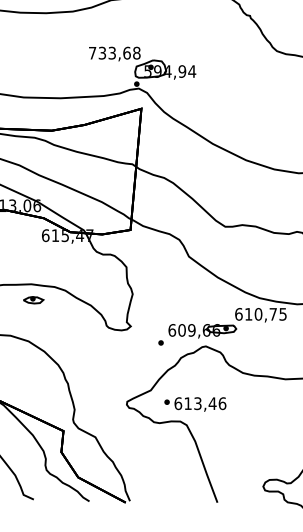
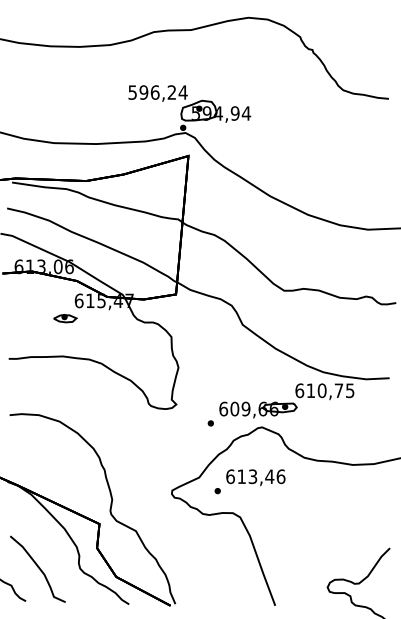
text: (114, 53) -> (157, 92), 733,68 -> 596,24
part: (33, 300) -> (65, 318), moved
text: (200, 404) -> (255, 477), moved

